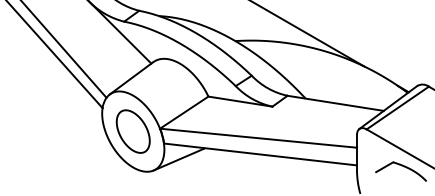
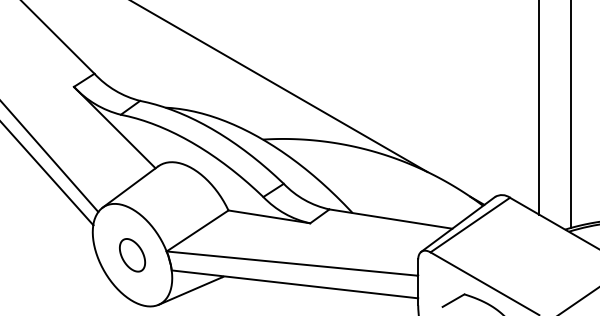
part: (133, 131) -> (132, 255), size x0.6

